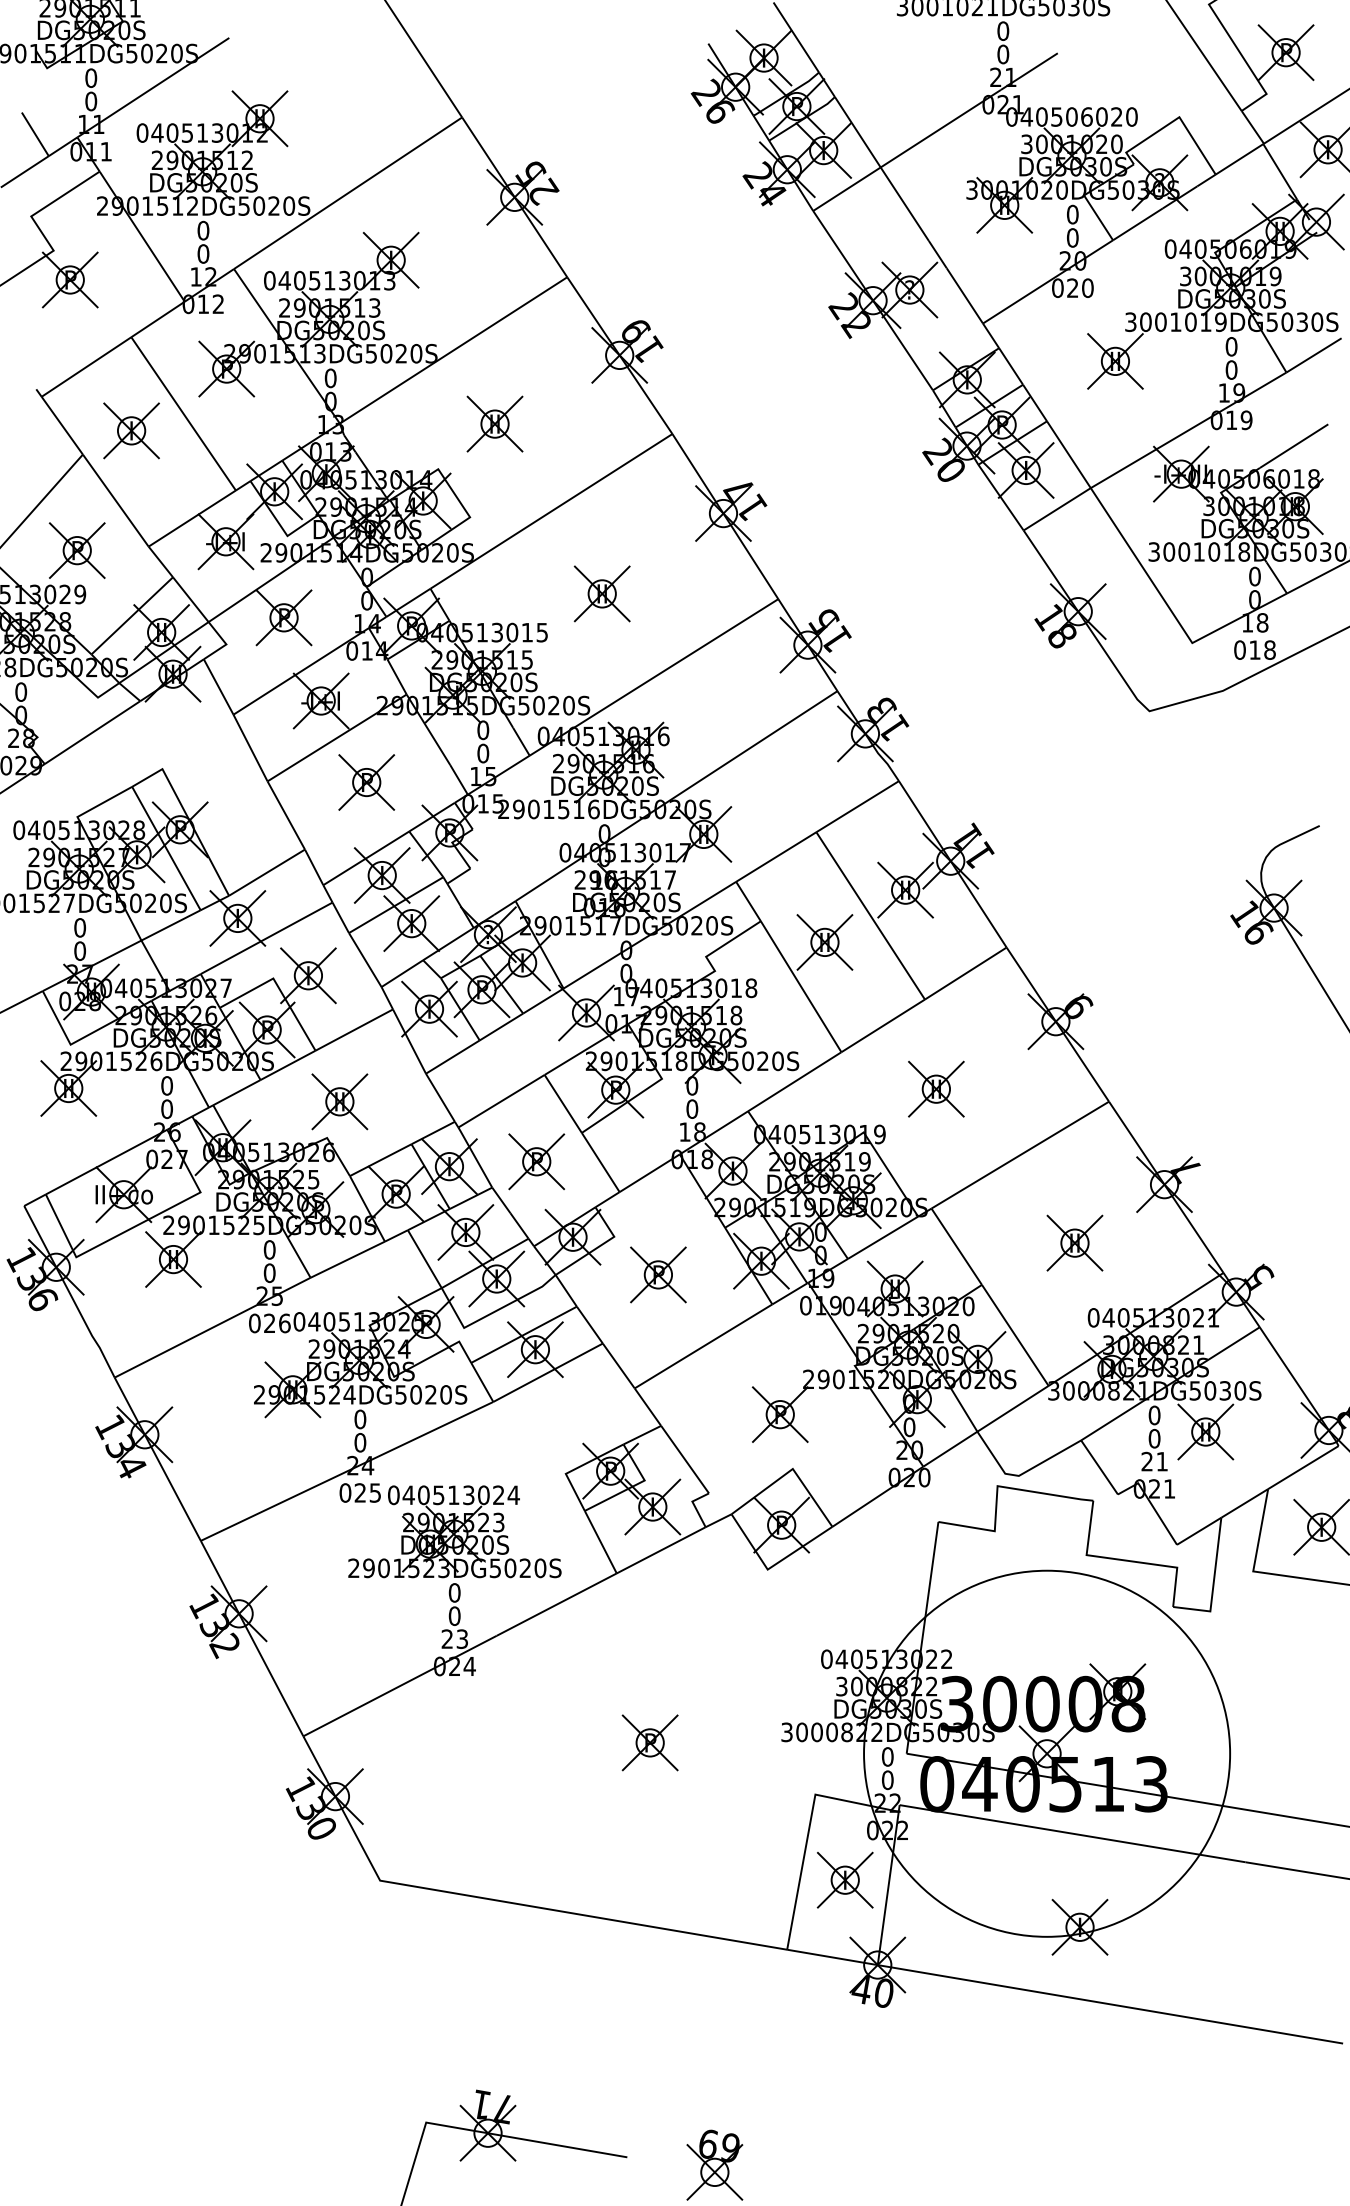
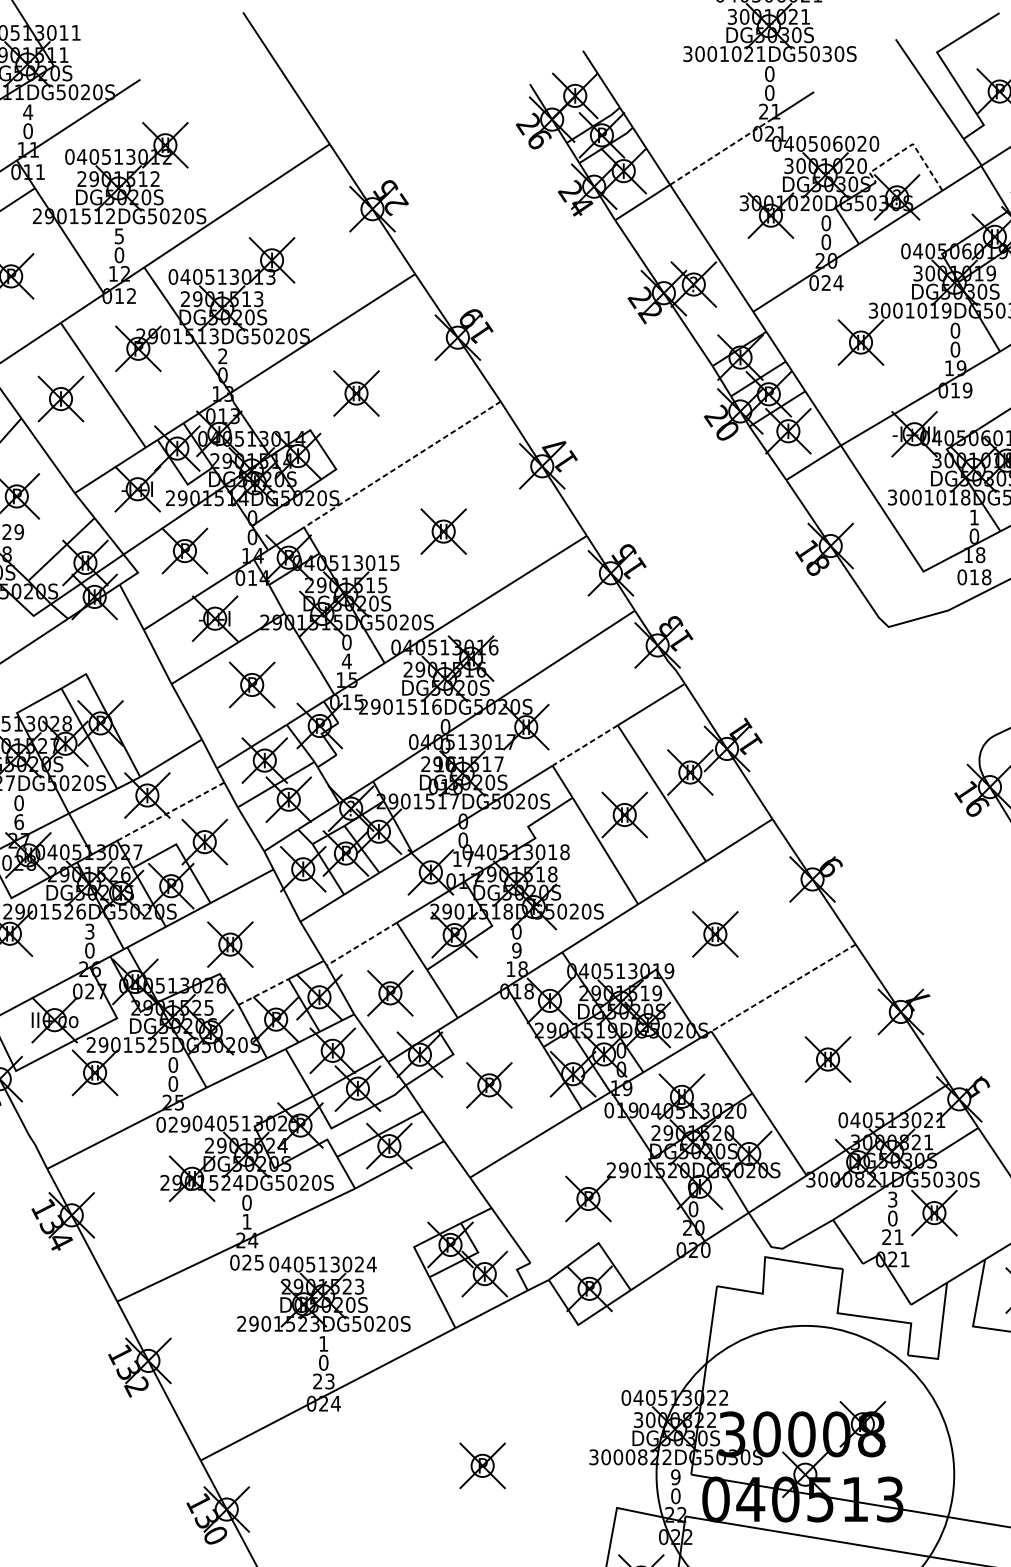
text: (91, 78) -> (28, 112), 0 -> 4
line: (1174, 120) -> (908, 146), solid -> dashed
line: (940, 128) -> (718, 153), solid -> dashed
text: (203, 230) -> (119, 236), 0 -> 5
text: (1087, 287) -> (838, 282), 020 -> 024
text: (330, 378) -> (222, 356), 0 -> 2
line: (551, 511) -> (402, 464), solid -> dashed
text: (1254, 576) -> (974, 517), 0 -> 1
text: (483, 753) -> (347, 661), 0 -> 4
line: (775, 857) -> (584, 745), solid -> dashed
line: (266, 938) -> (170, 811), solid -> dashed
text: (80, 950) -> (19, 821), 0 -> 6
text: (166, 1085) -> (89, 931), 0 -> 3
line: (501, 1101) -> (361, 944), solid -> dashed
text: (692, 1108) -> (517, 950), 0 -> 9
line: (1020, 1155) -> (783, 988), solid -> dashed
line: (380, 1160) -> (263, 992), solid -> dashed
text: (284, 1323) -> (185, 1124), 026 -> 029
text: (1154, 1415) -> (892, 1199), 0 -> 3
text: (360, 1442) -> (247, 1221), 0 -> 1
text: (454, 1592) -> (323, 1343), 0 -> 1
text: (887, 1756) -> (675, 1476), 0 -> 9

